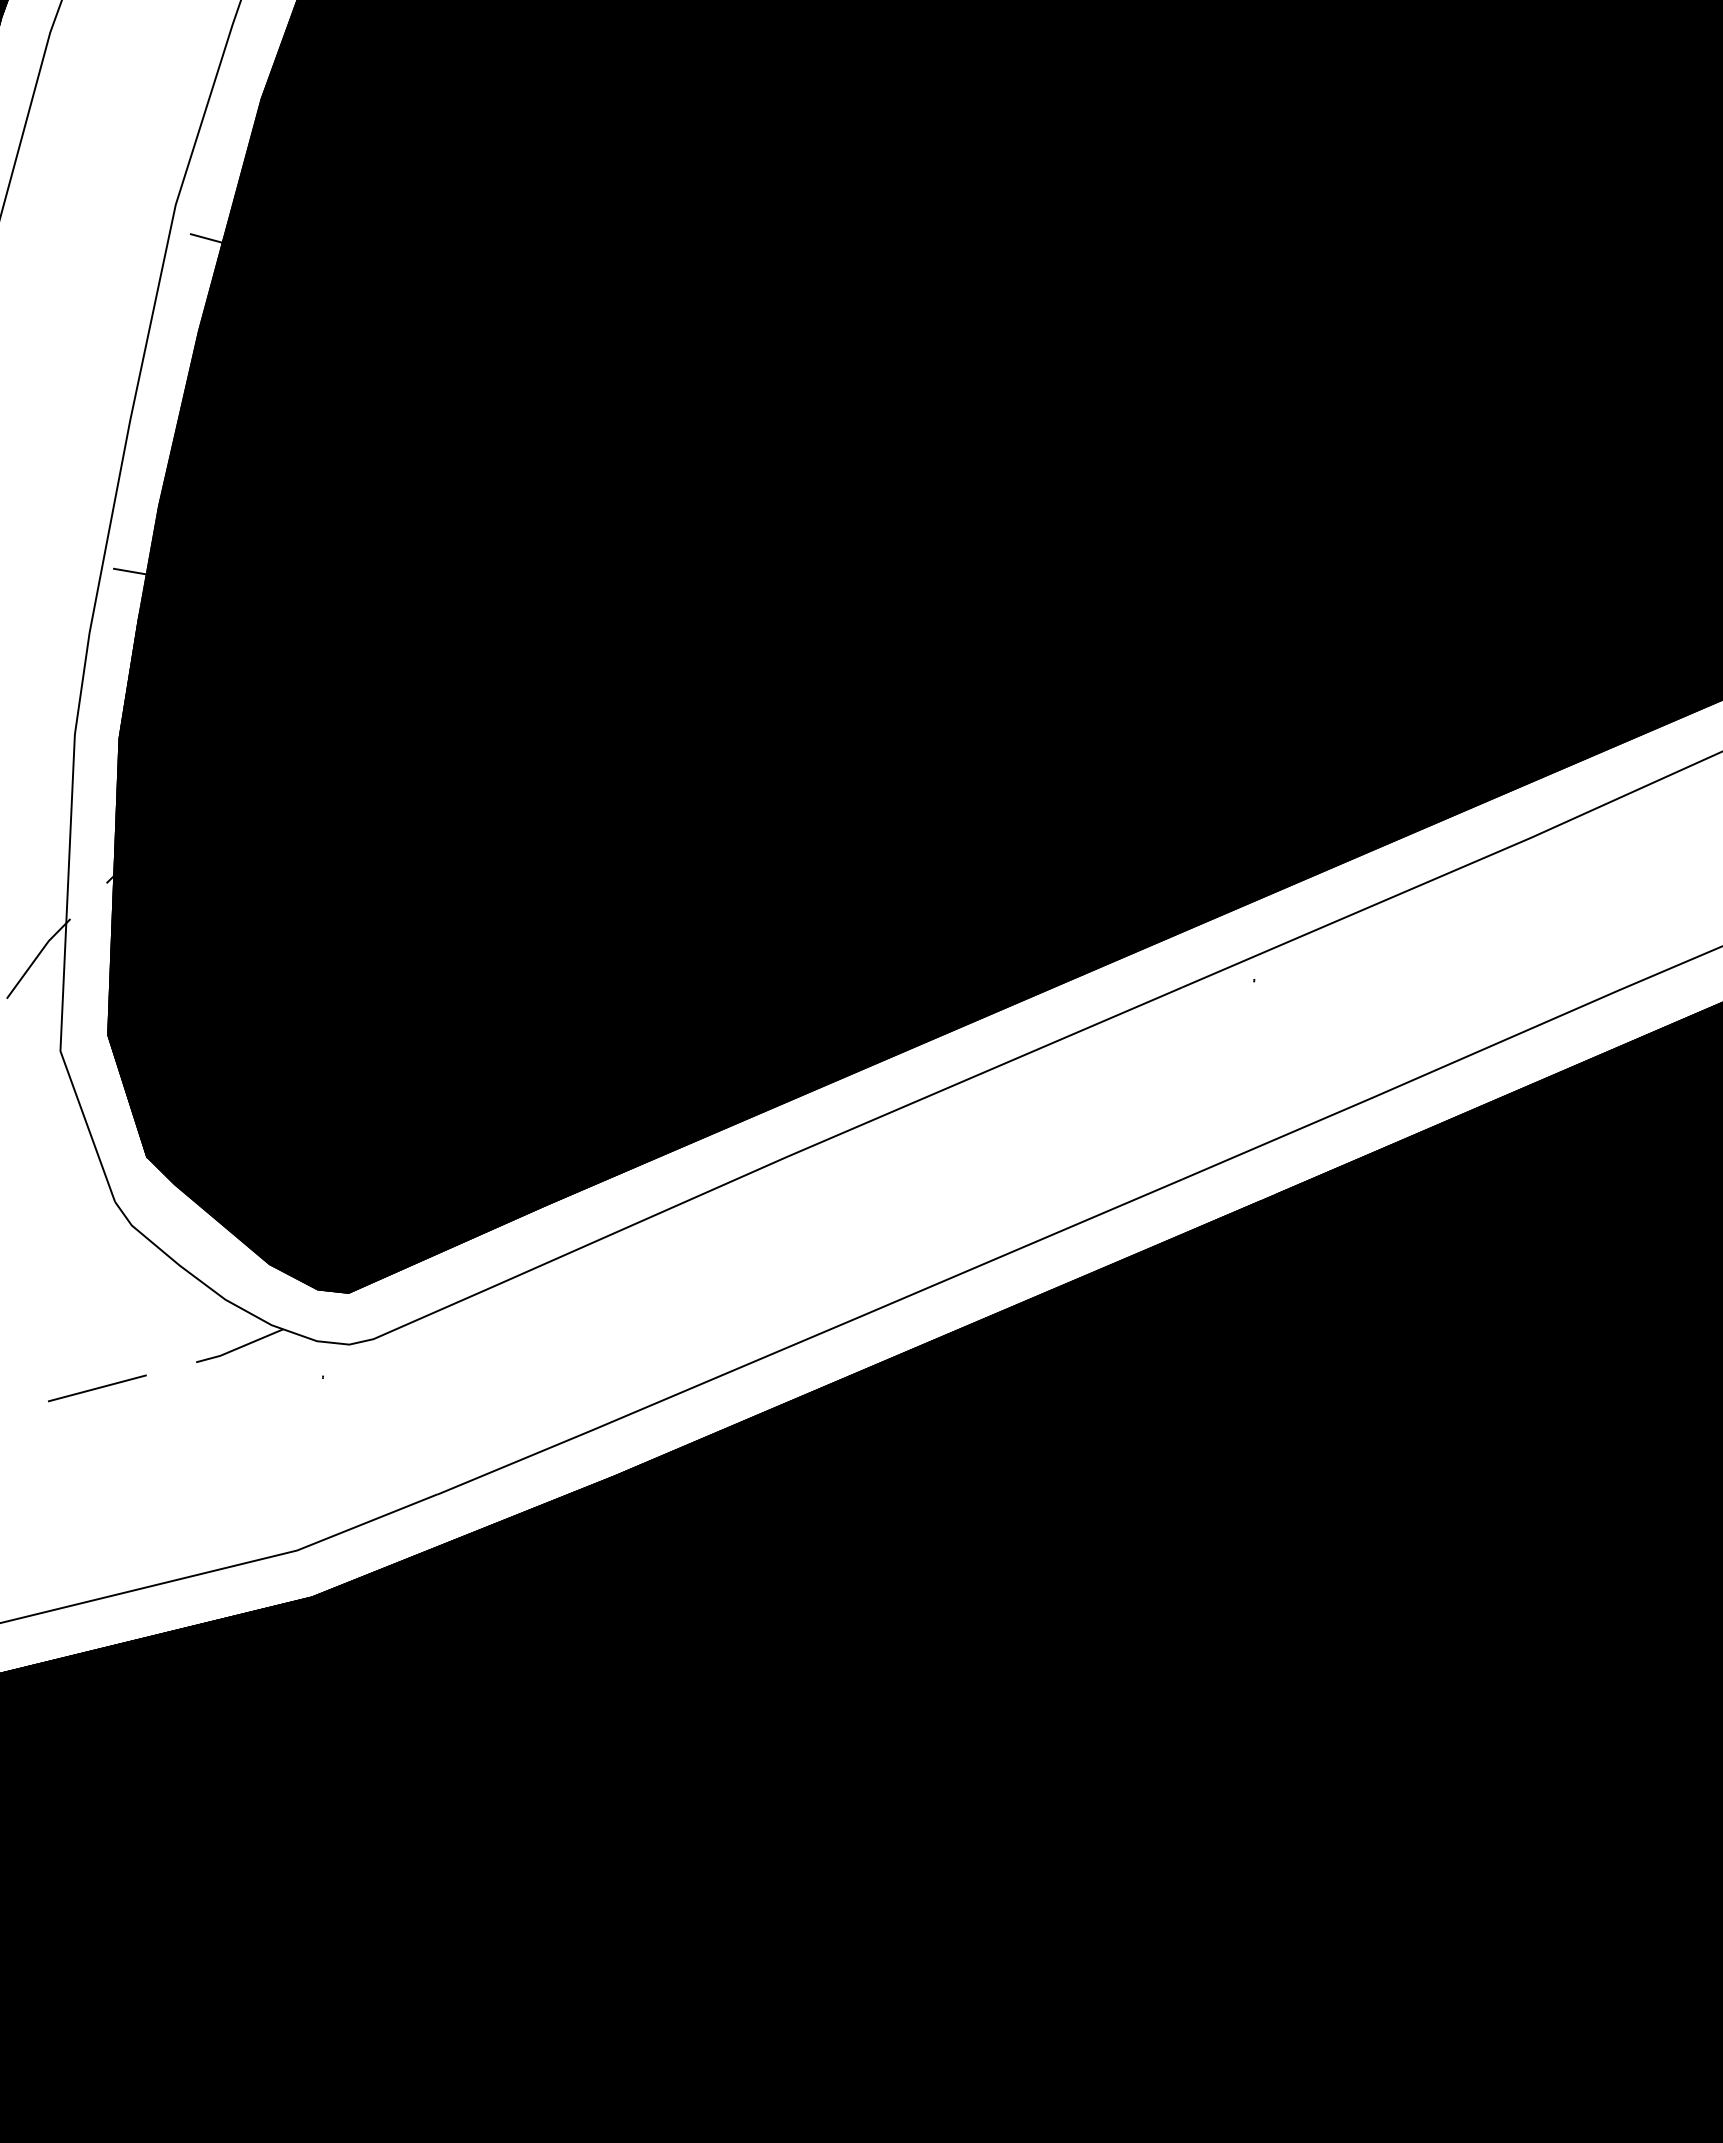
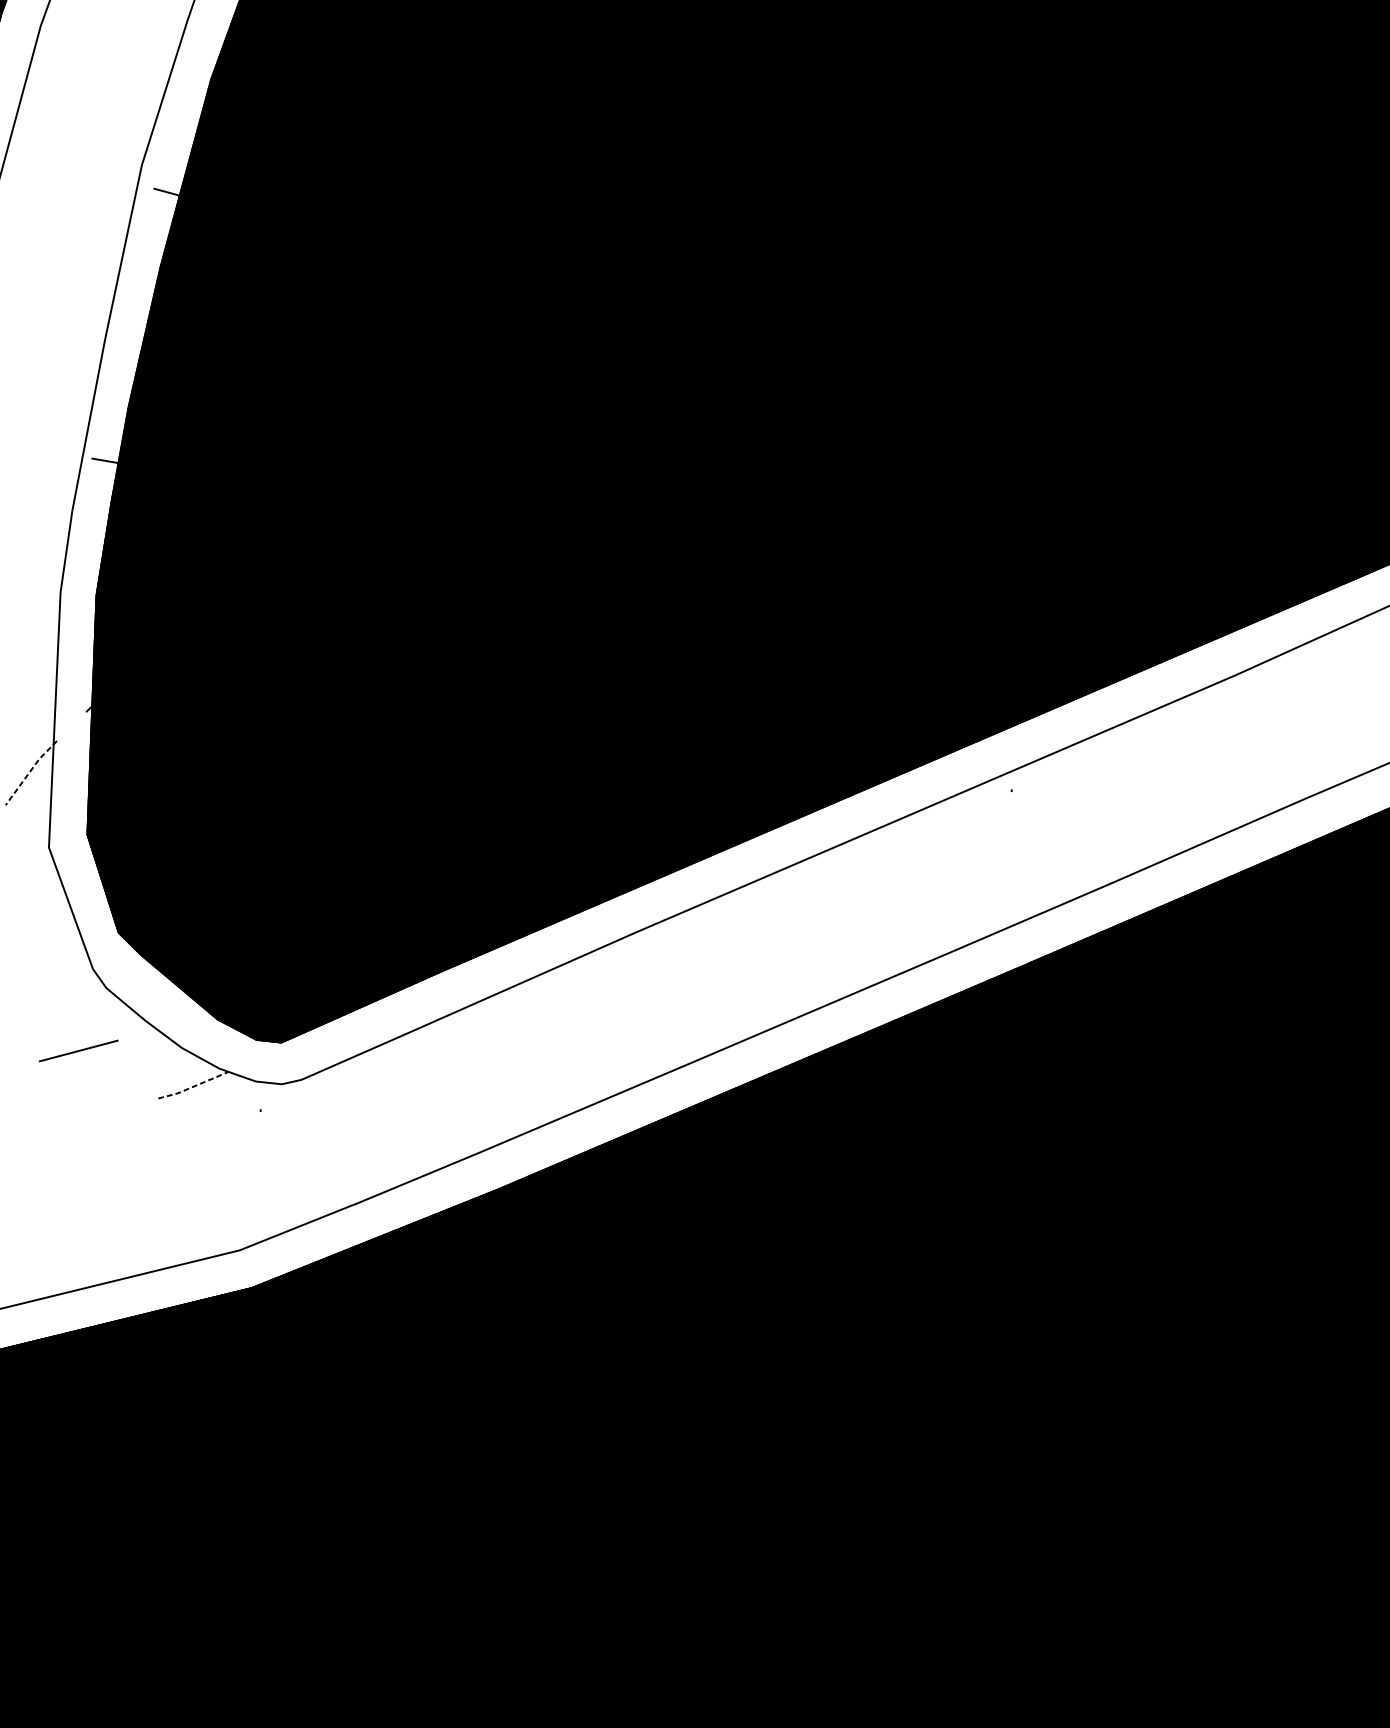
line: (37, 957) -> (30, 772), solid -> dashed
line: (239, 1347) -> (193, 1086), solid -> dashed
line: (97, 1388) -> (78, 1051), moved

